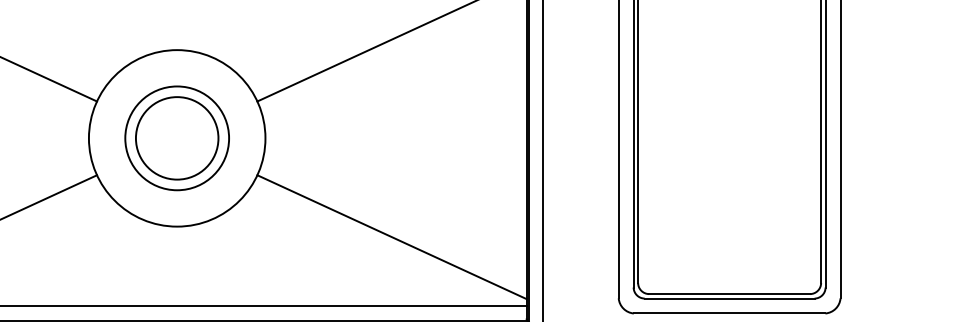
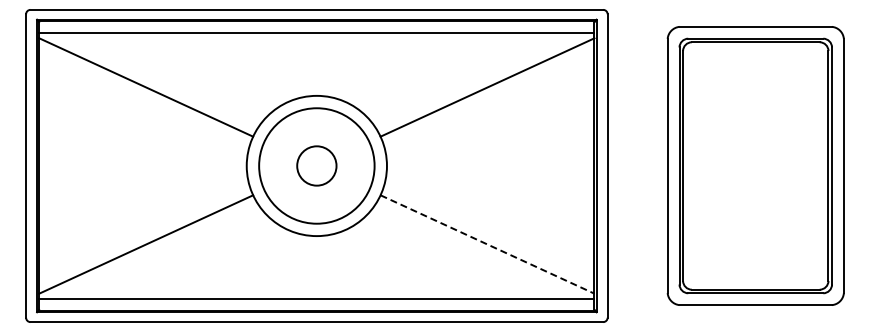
circle: (176, 137) -> (316, 165), size x0.6
circle: (176, 137) -> (316, 165), size x1.4
line: (391, 237) -> (487, 244), solid -> dashed

